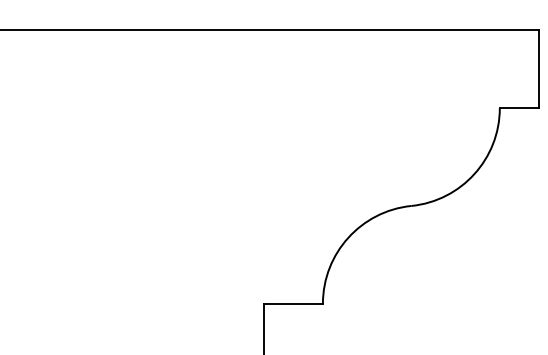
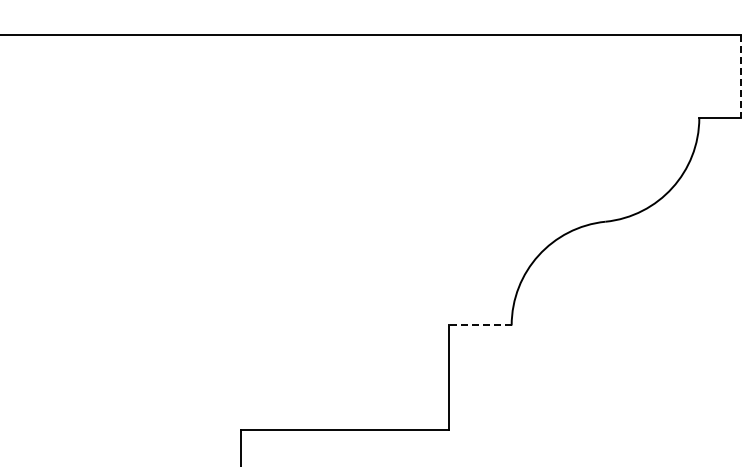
line: (539, 69) -> (741, 76), solid -> dashed
line: (292, 303) -> (479, 325), solid -> dashed

